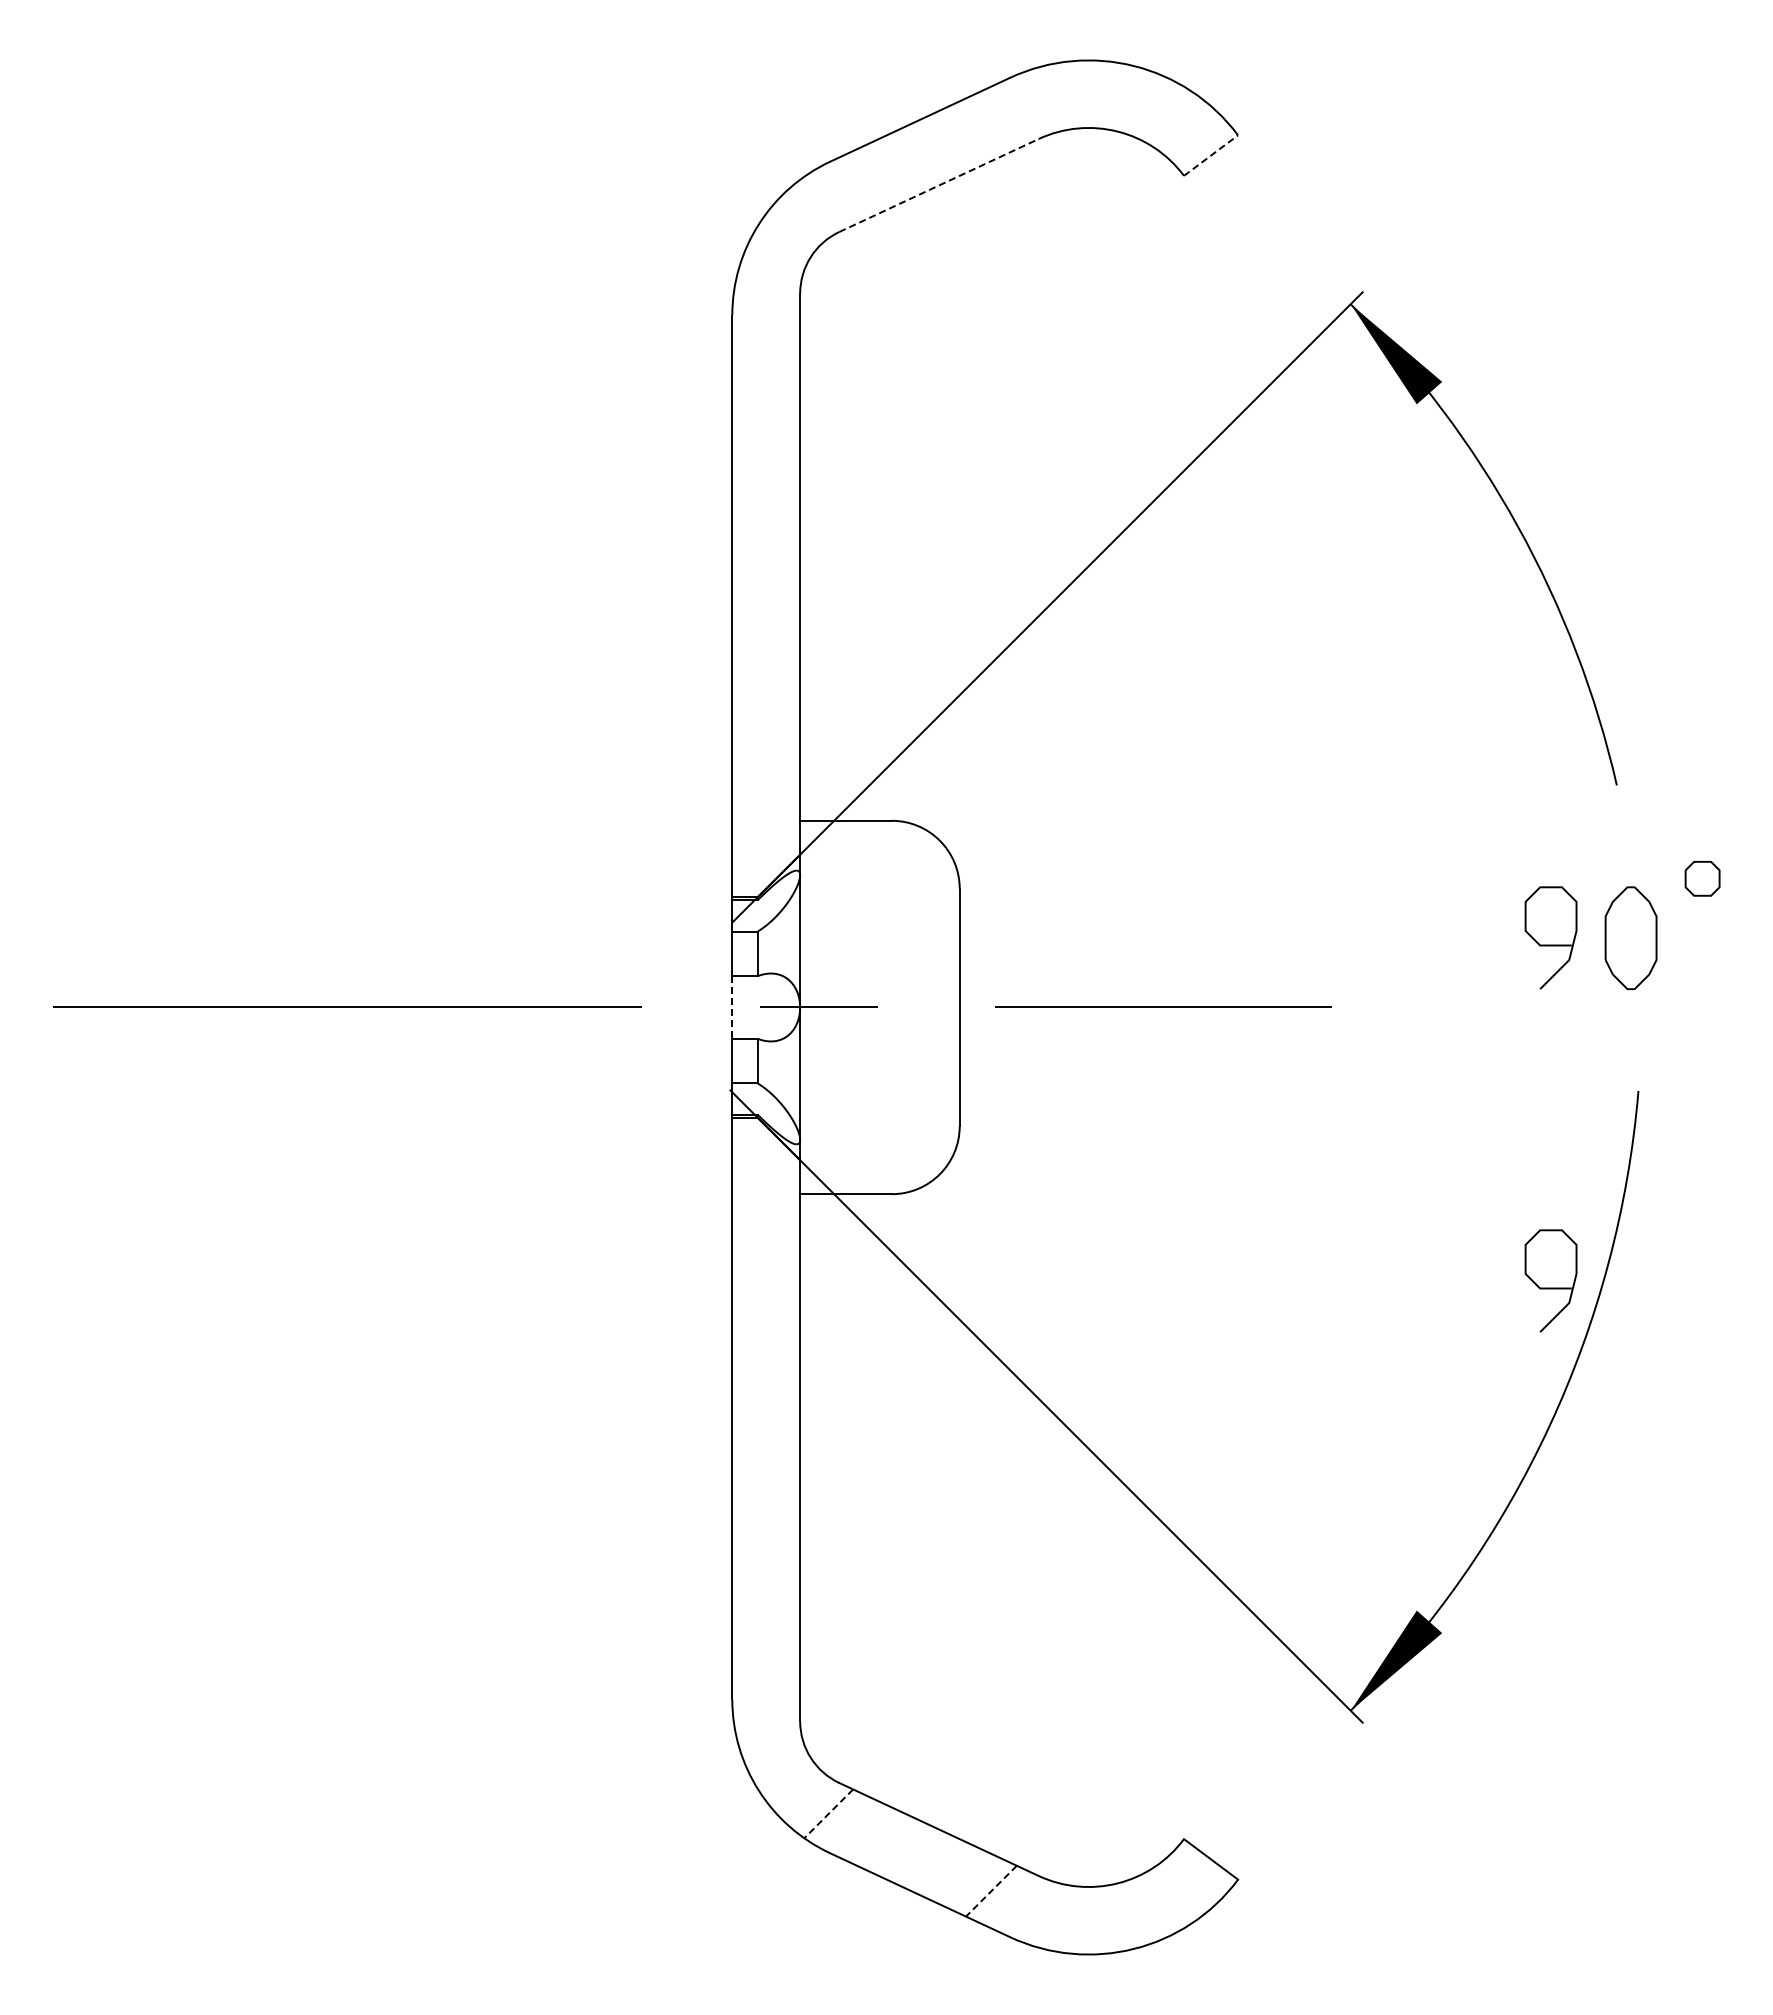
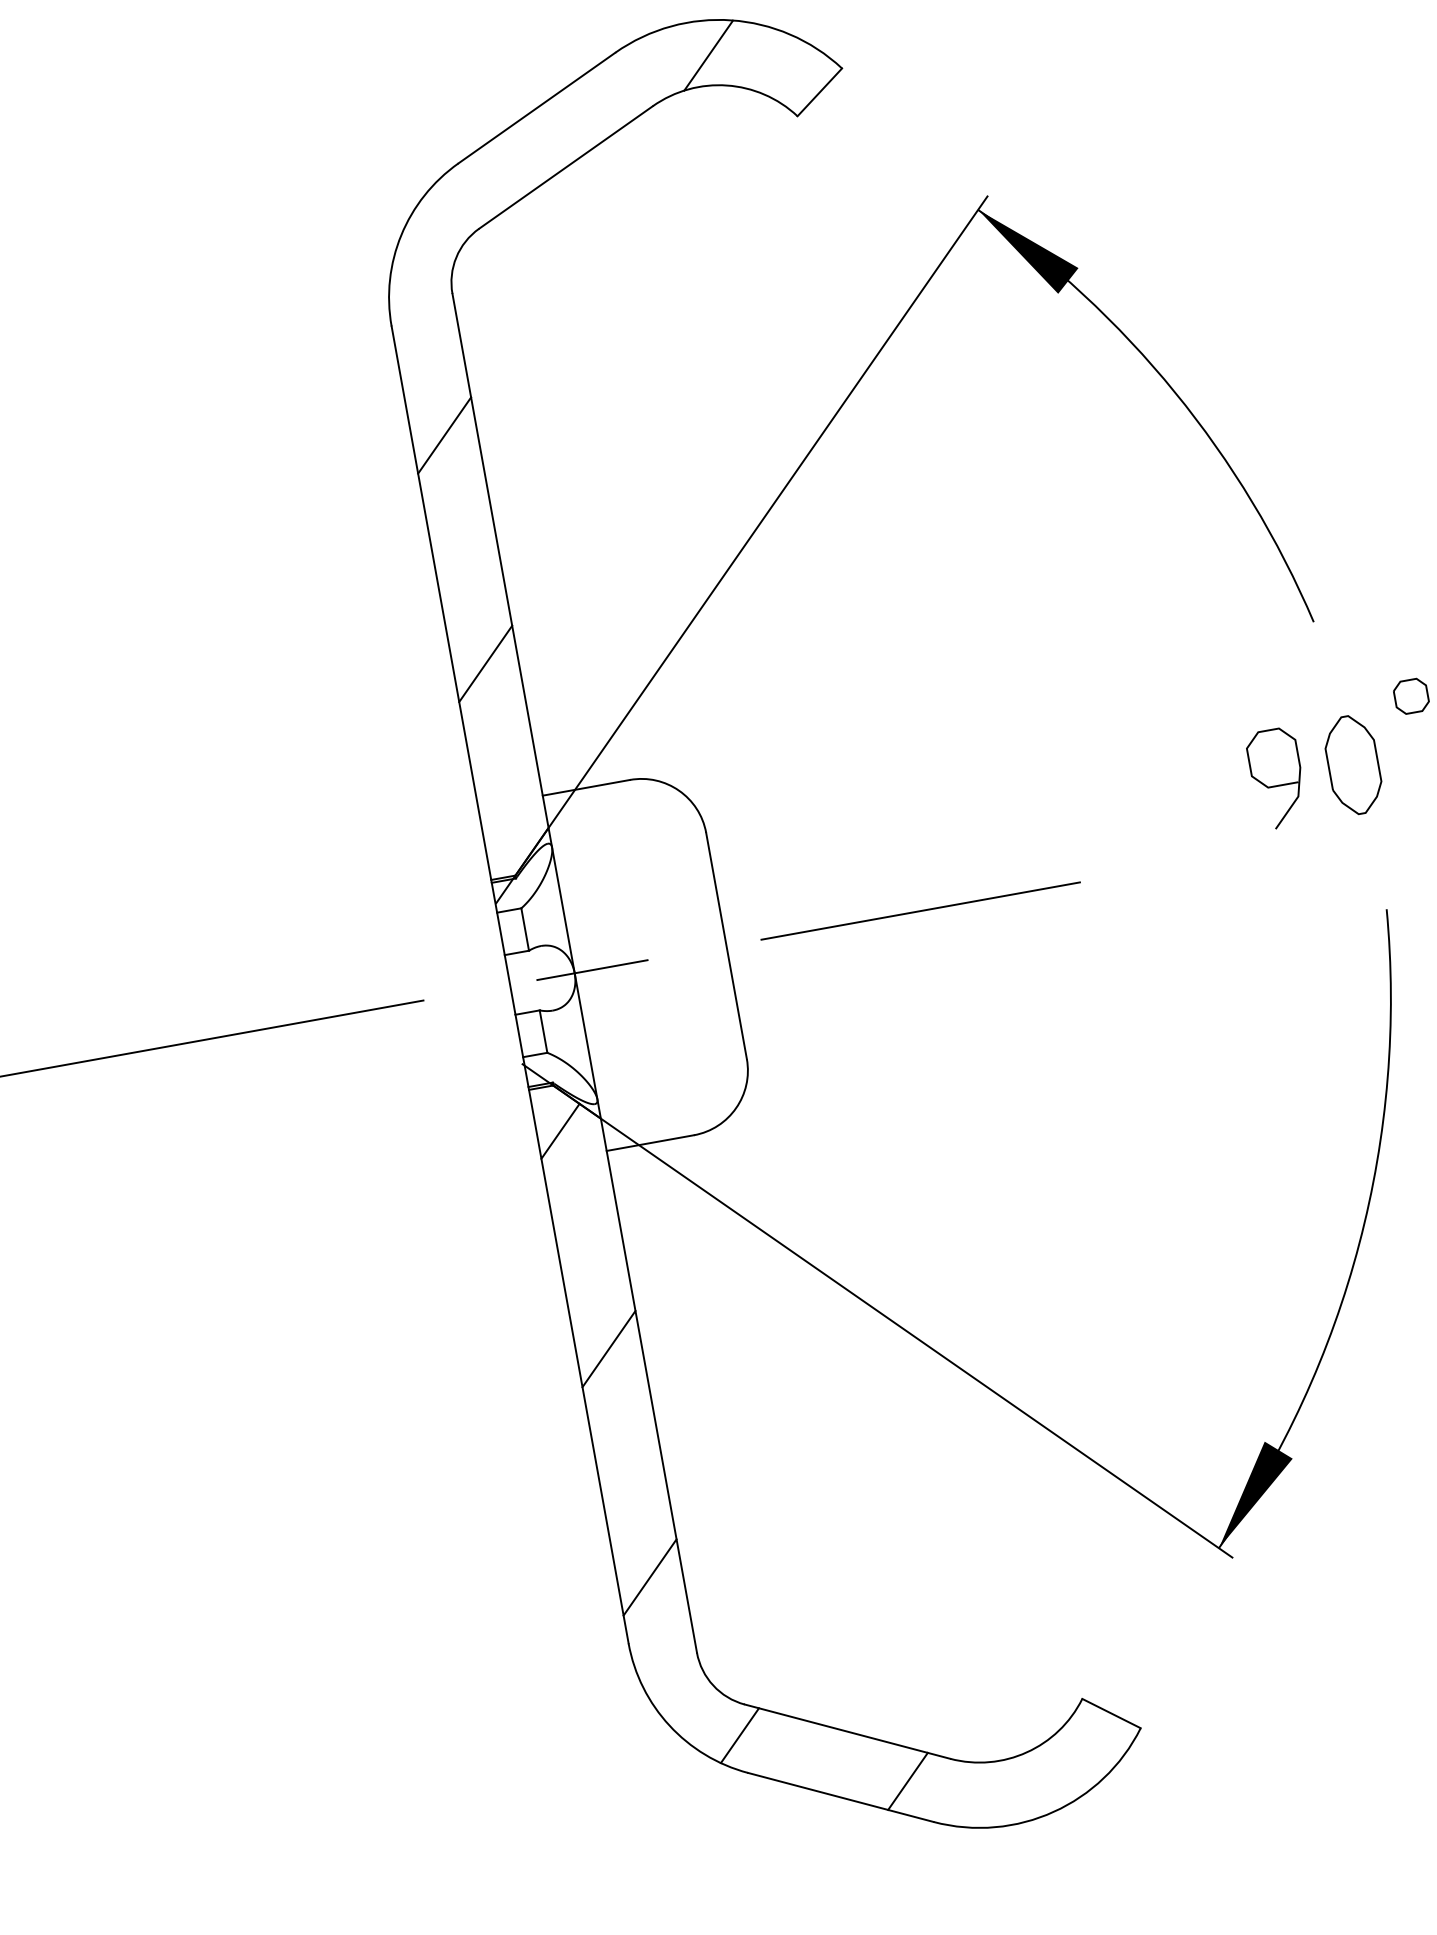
line: (1104, 97) -> (708, 55), added
line: (1211, 155) -> (820, 92), dashed -> solid
line: (938, 185) -> (565, 167), dashed -> solid
line: (766, 436) -> (444, 435), added
line: (766, 676) -> (486, 664), added
line: (732, 1007) -> (510, 984), dashed -> solid
line: (756, 1165) -> (560, 1131), added
curve: (1550, 1287) -> (1336, 1111), removed
line: (766, 1396) -> (609, 1349), added
line: (766, 1636) -> (650, 1577), added
line: (828, 1814) -> (739, 1736), dashed -> solid
line: (991, 1891) -> (908, 1781), dashed -> solid

